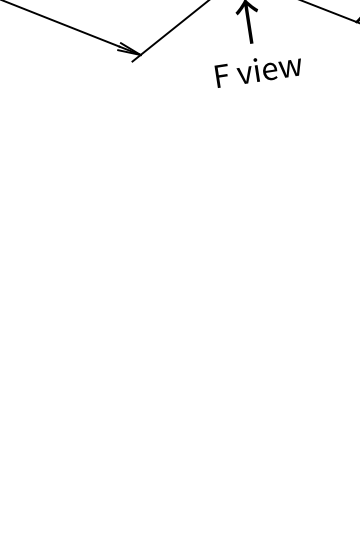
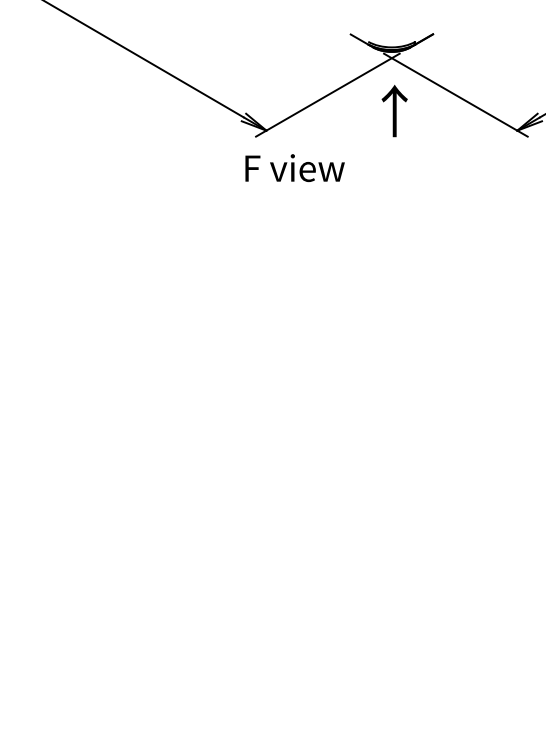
text: (258, 69) -> (294, 167), moved

